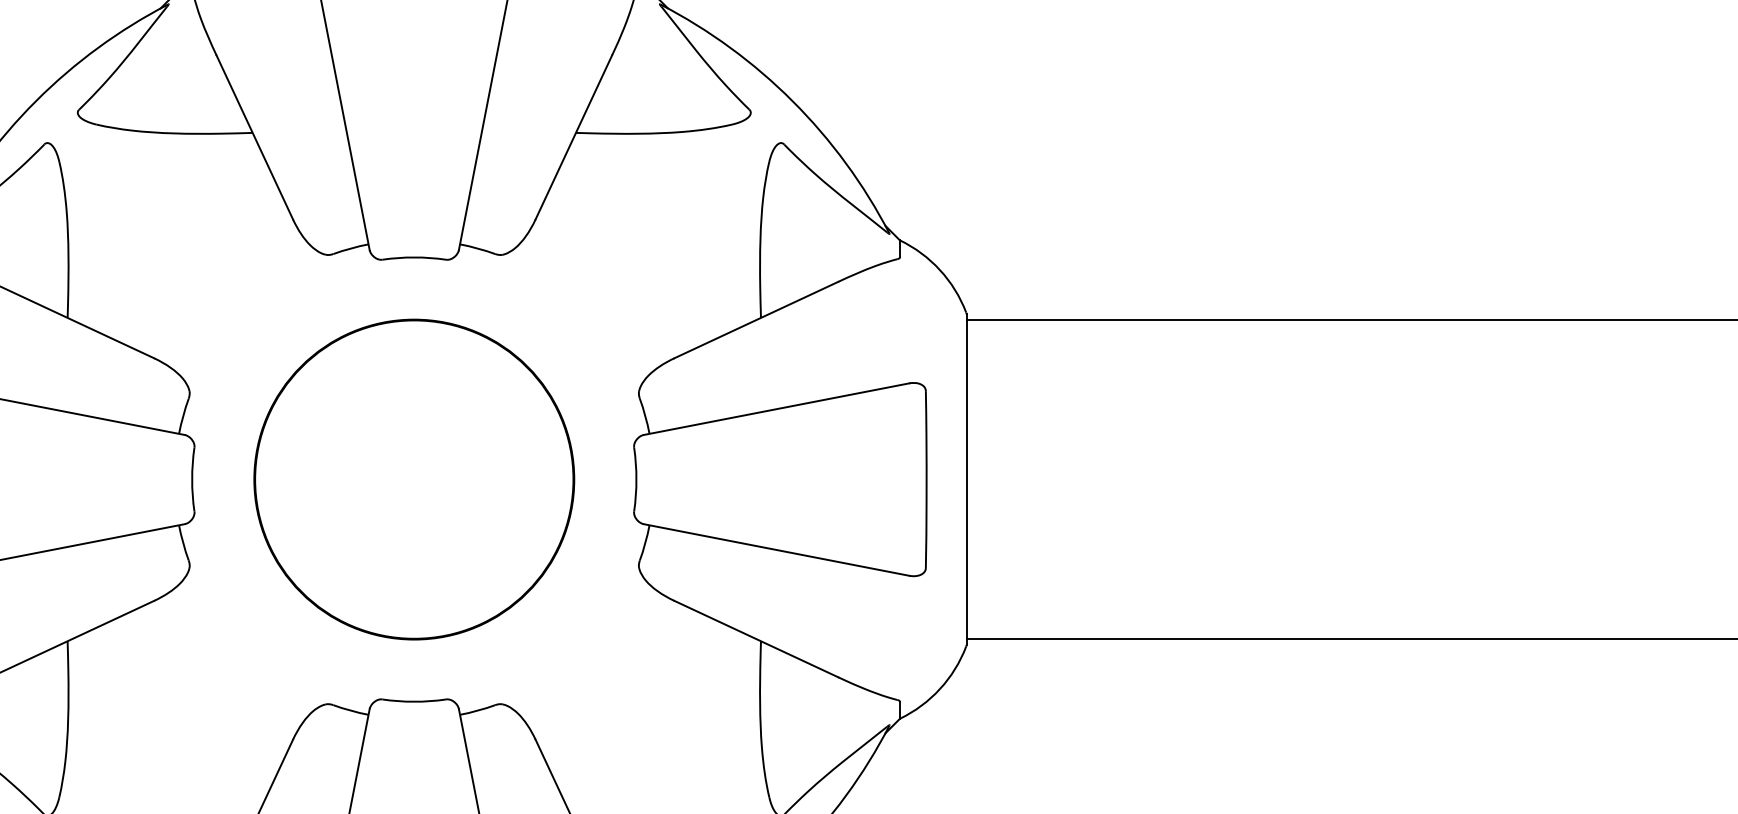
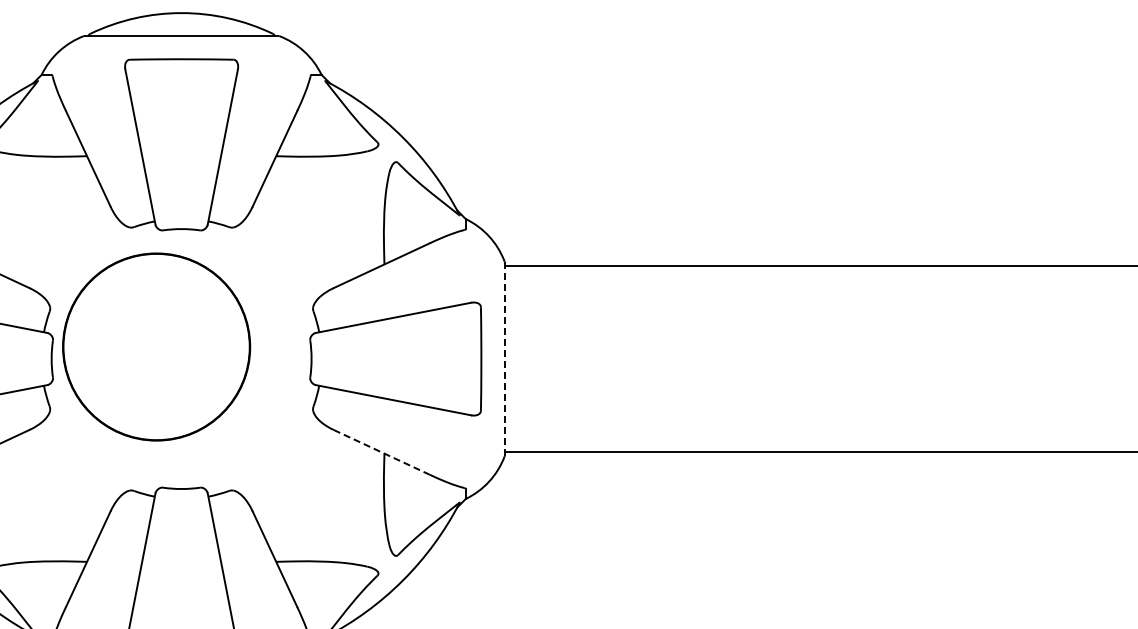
circle: (414, 478) -> (156, 346), moved
line: (966, 480) -> (504, 359), solid -> dashed
line: (755, 639) -> (381, 452), solid -> dashed

